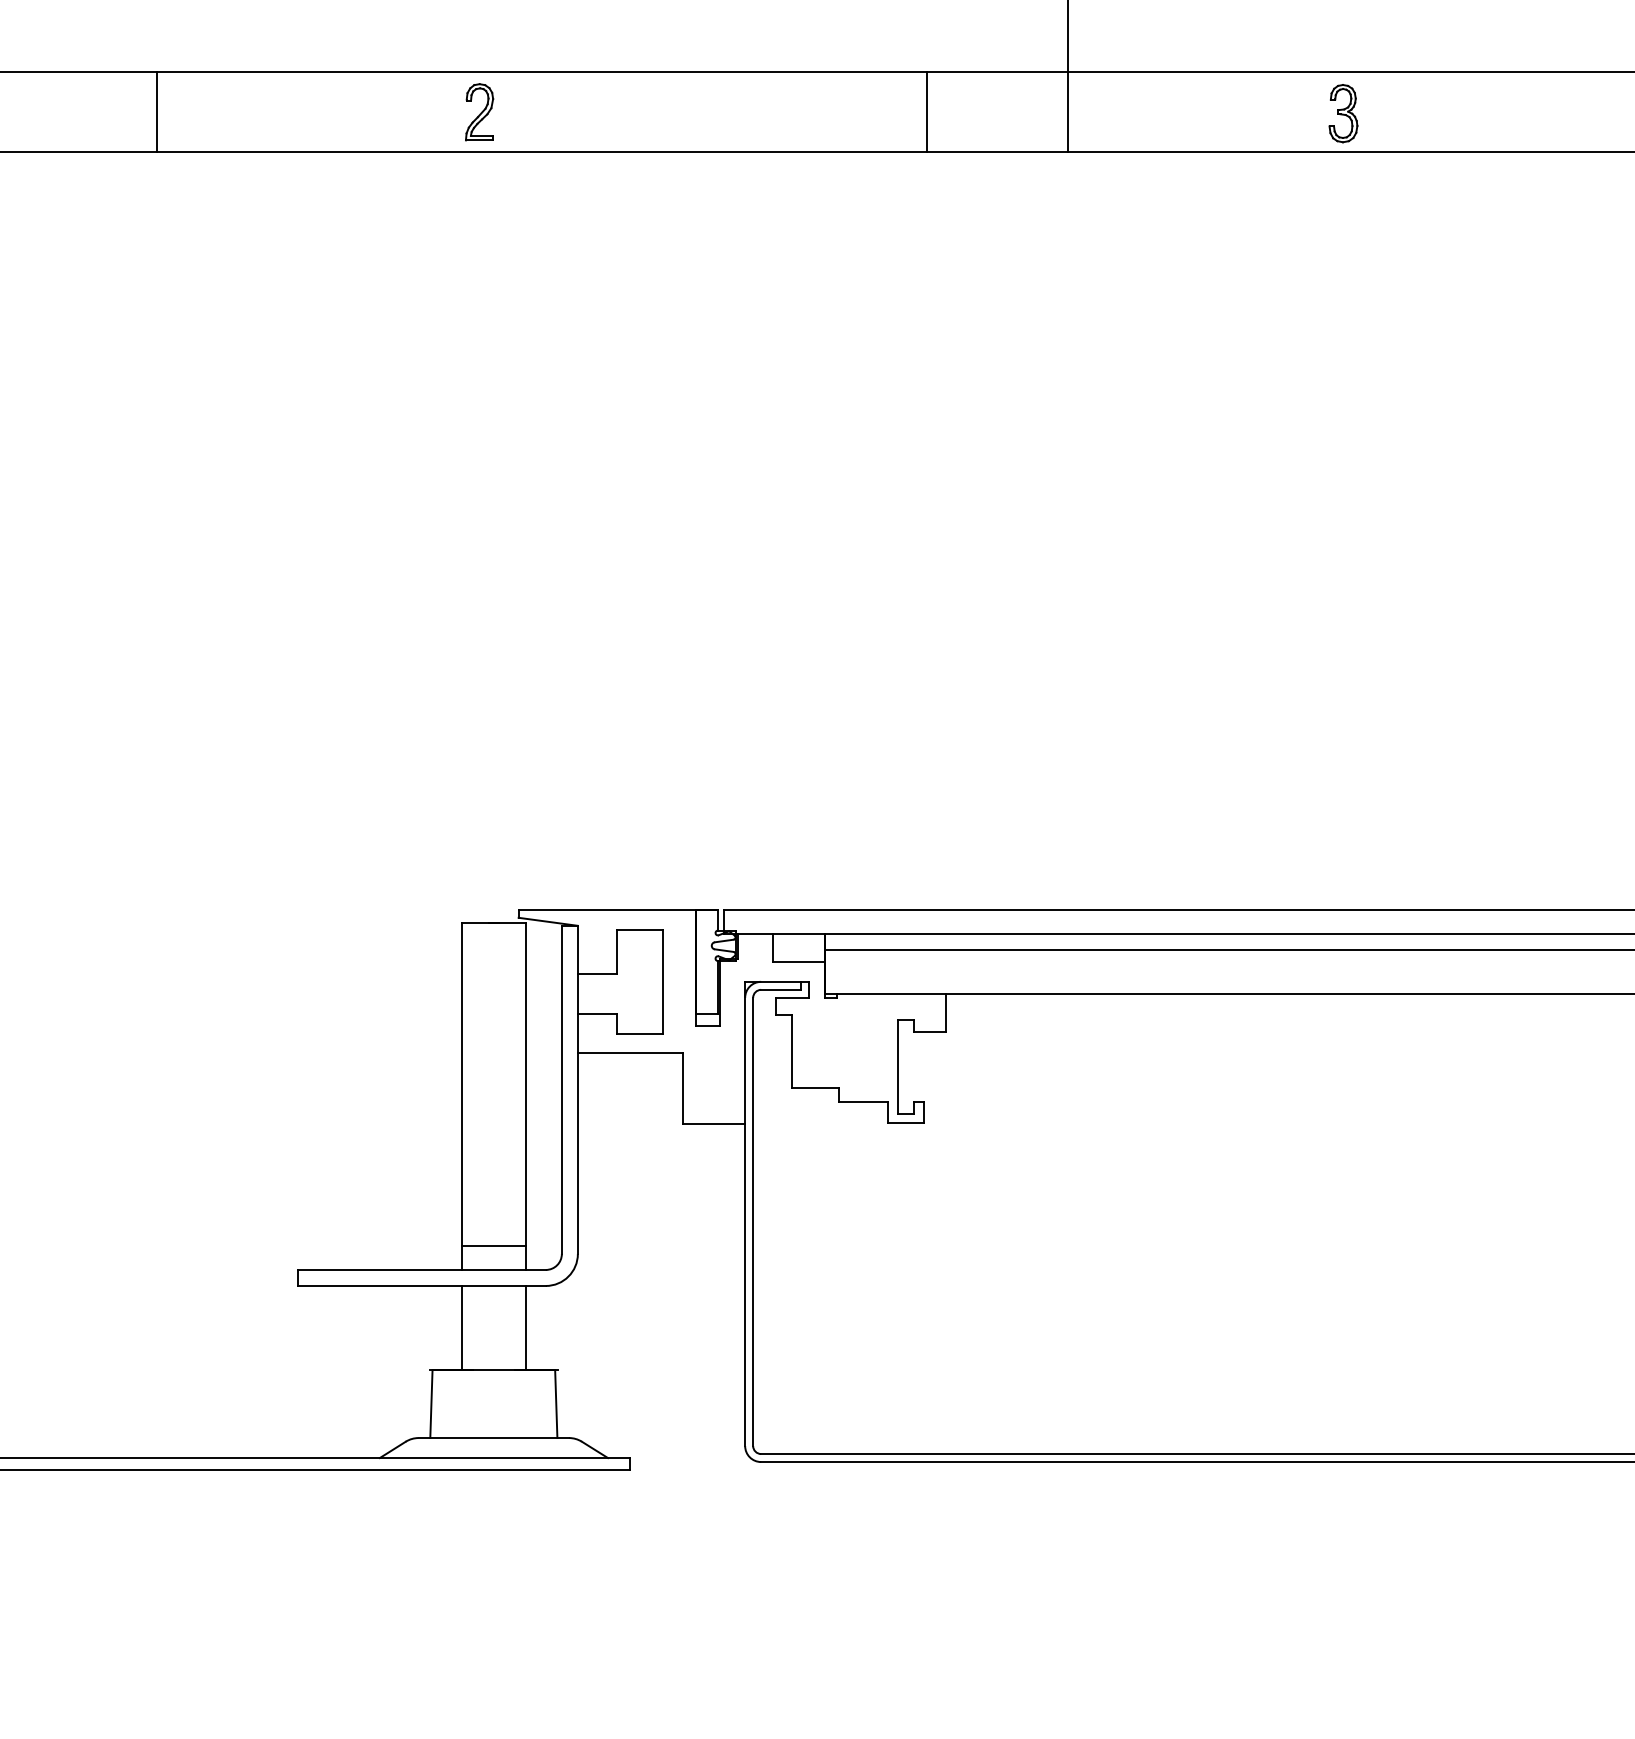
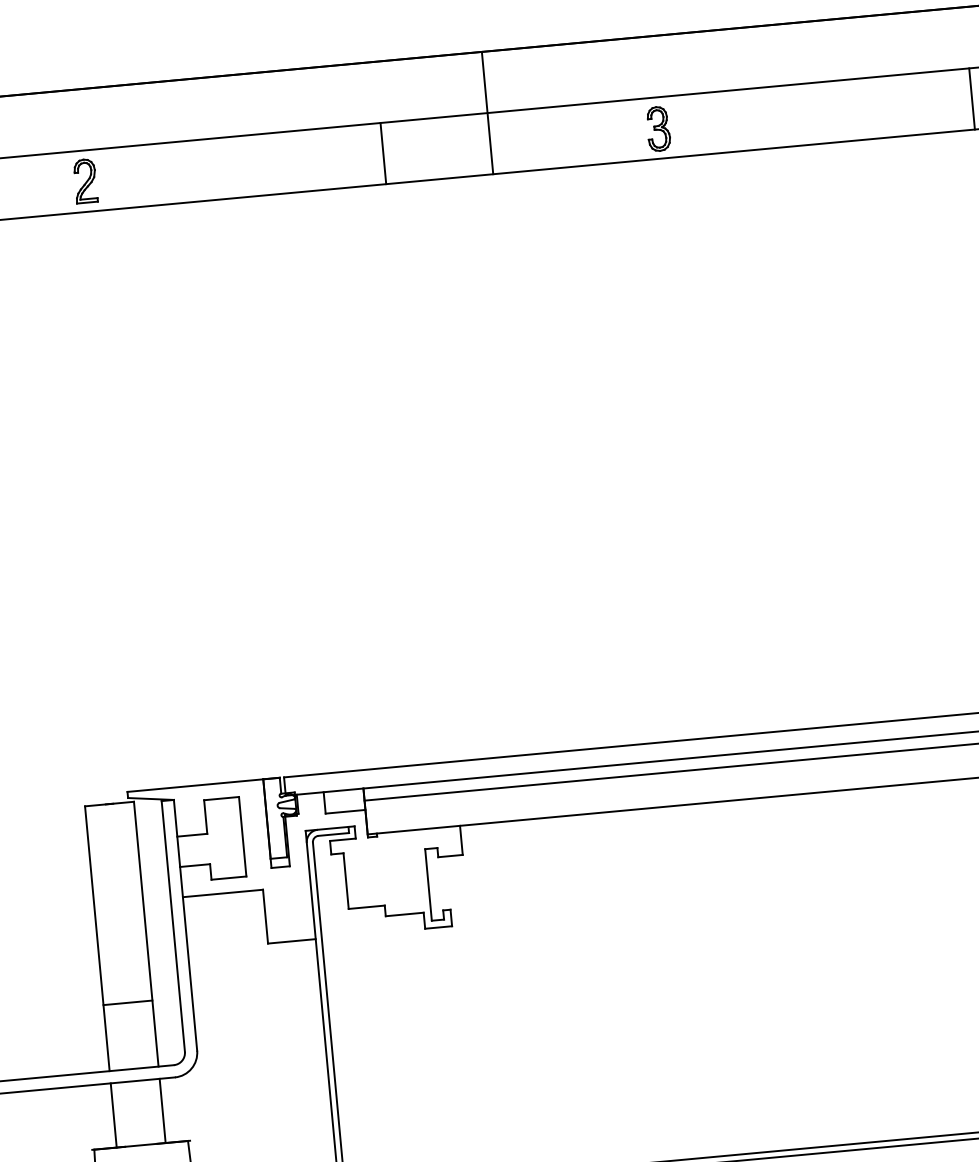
part: (479, 112) -> (85, 181), moved
part: (1343, 113) -> (658, 128), moved
line: (493, 1245) -> (127, 1002), moved

